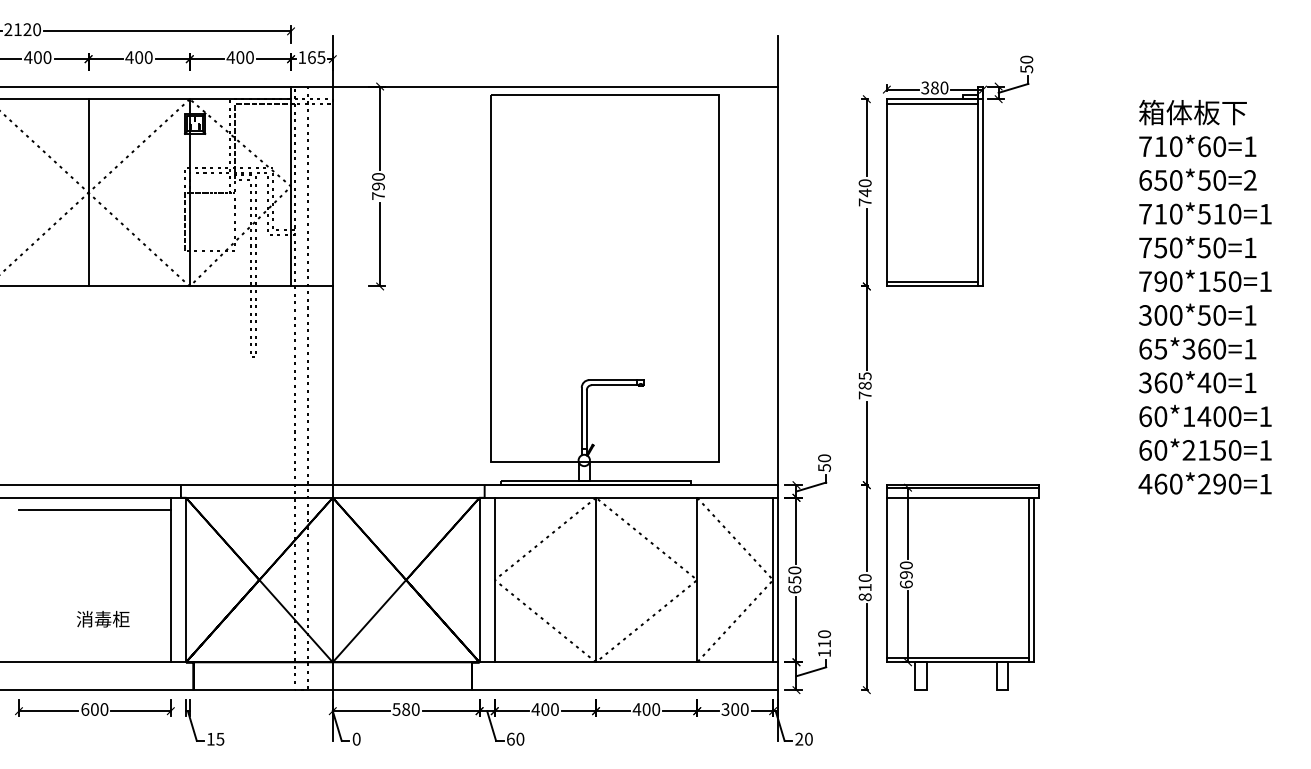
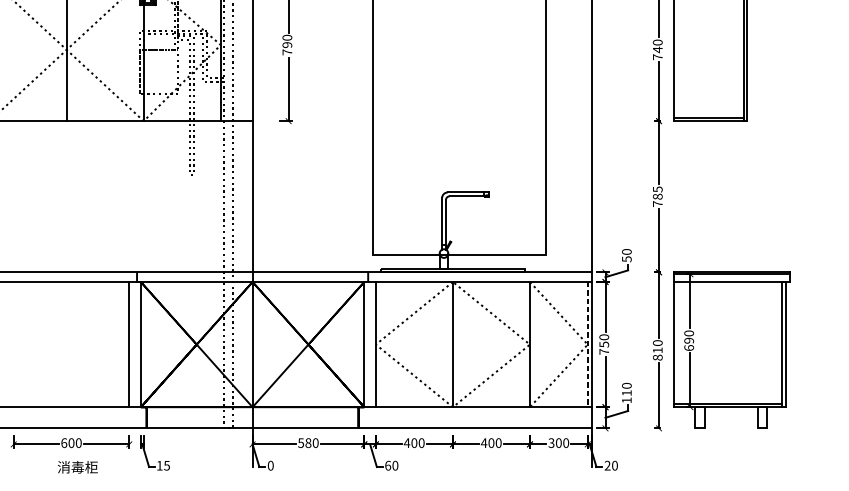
line: (94, 510) -> (71, 291), removed
line: (773, 580) -> (588, 344), solid -> dashed
text: (794, 589) -> (604, 351), 650 -> 750
text: (103, 618) -> (78, 466), moved

